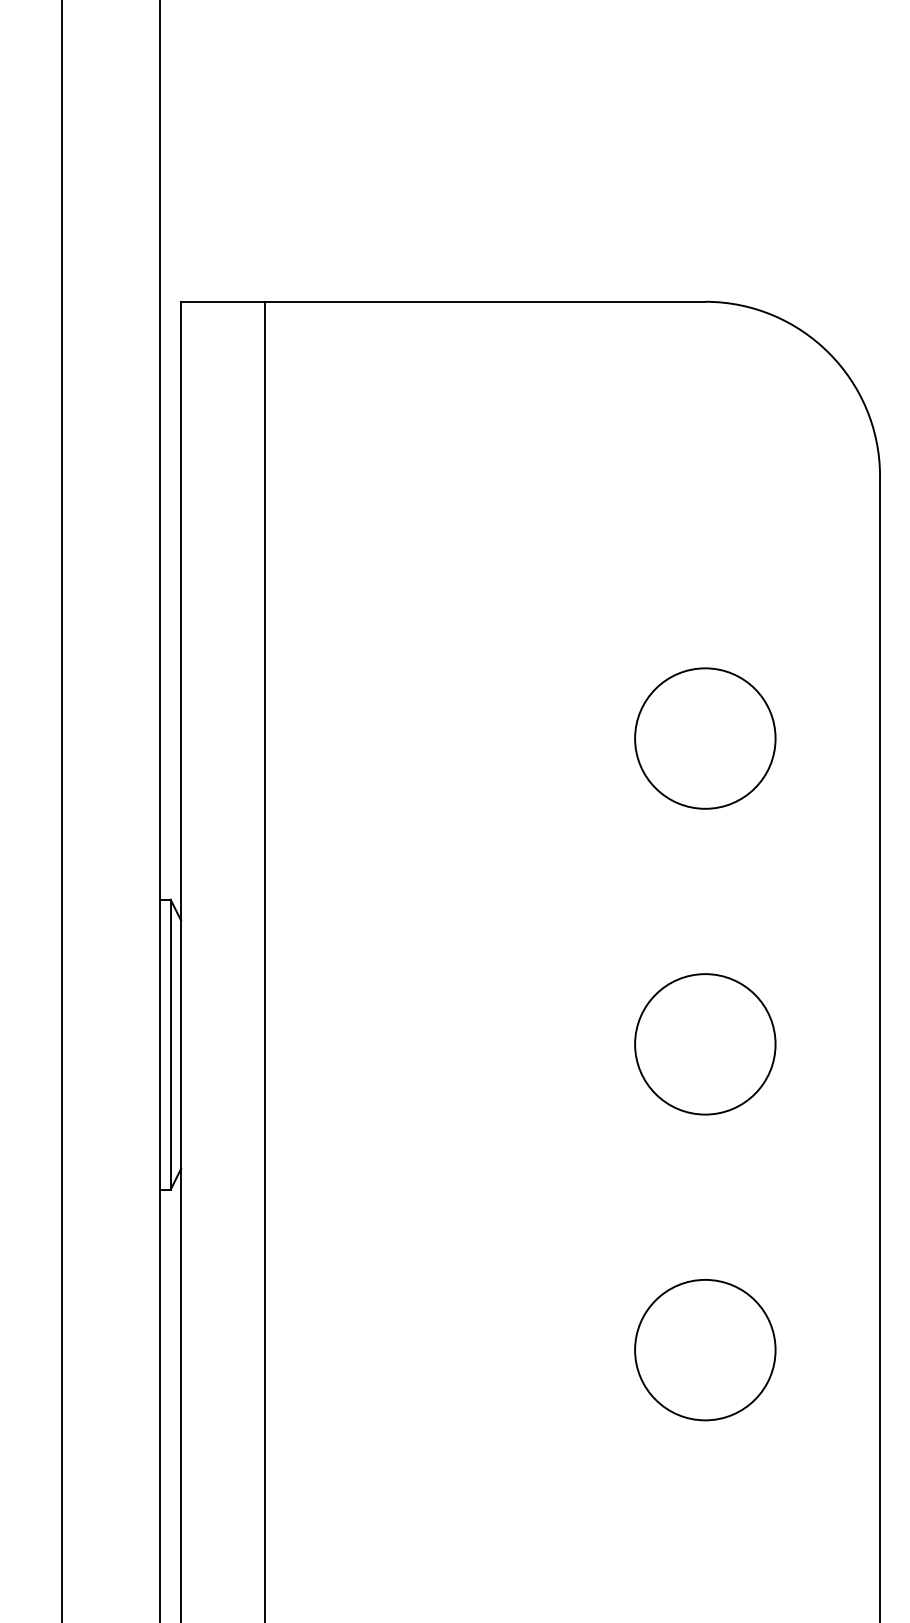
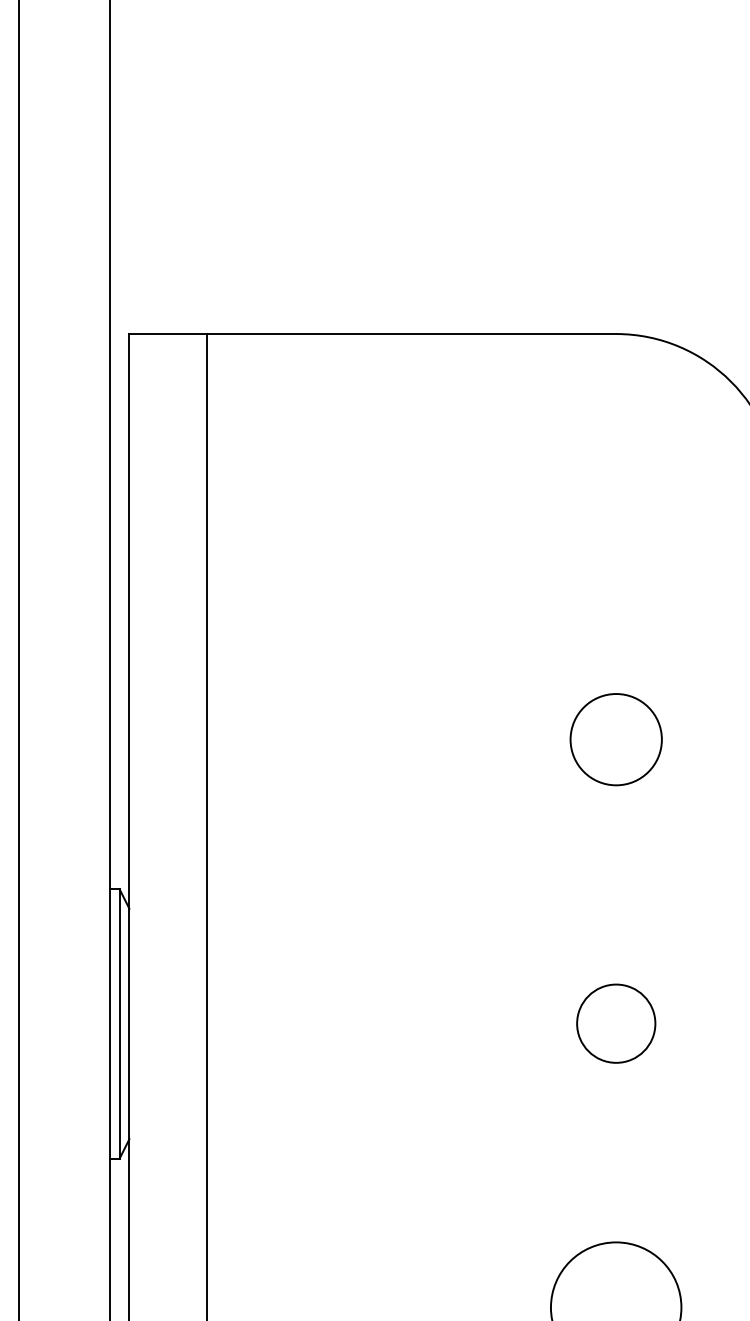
circle: (705, 738) -> (616, 739), size x0.7
circle: (705, 1044) -> (616, 1023), size x0.6

